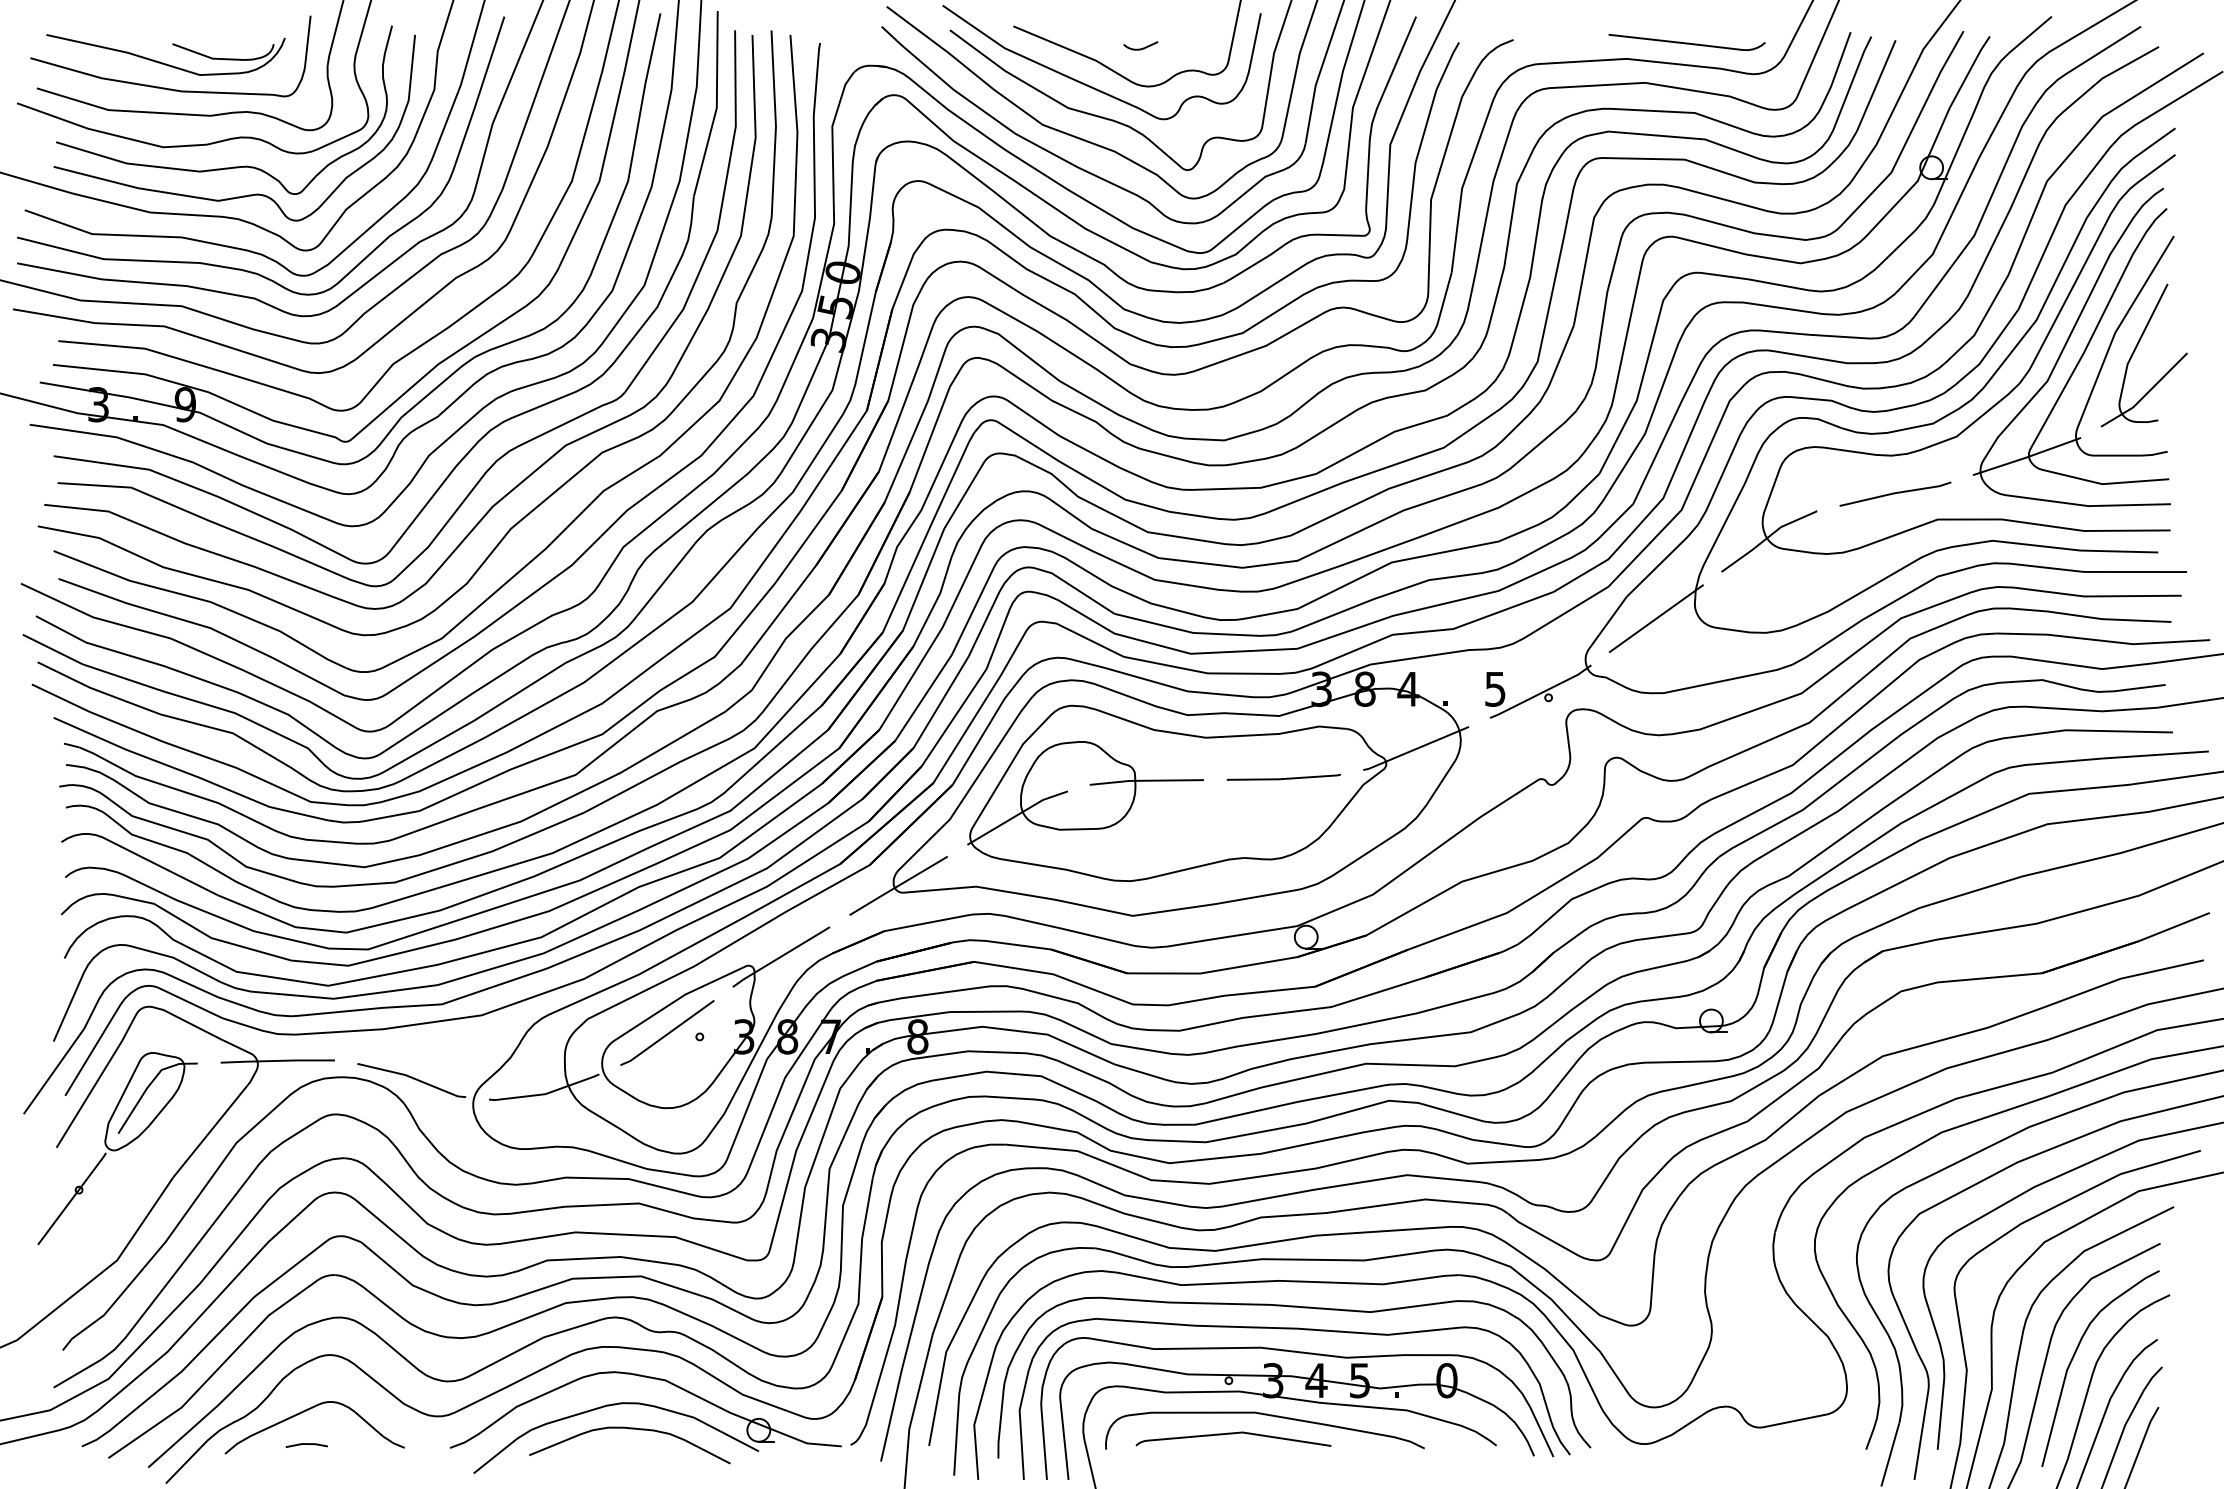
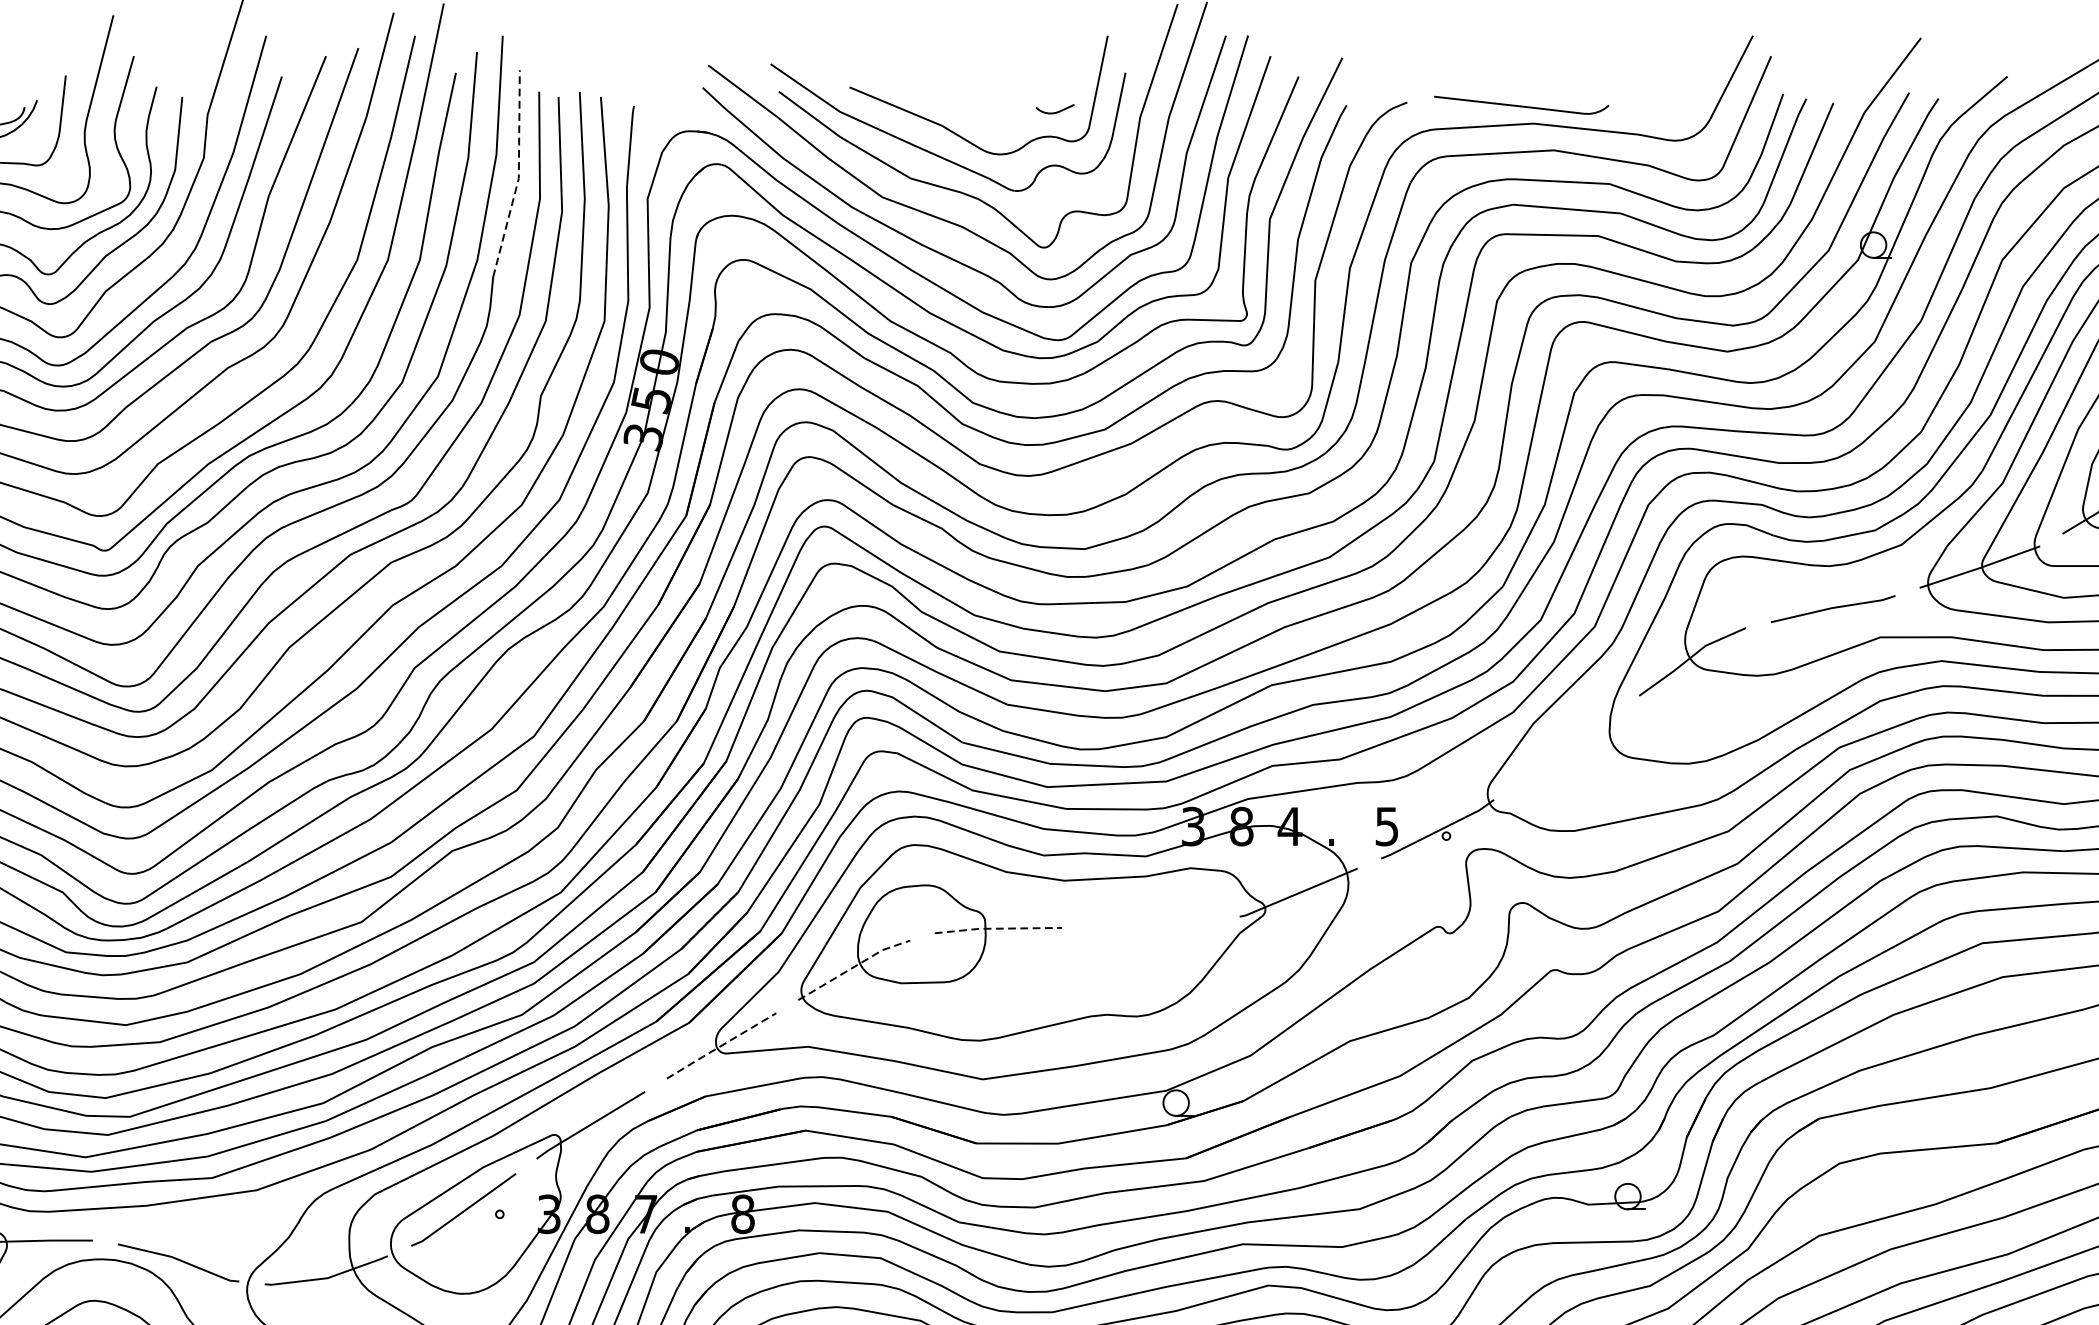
curve: (1686, 42) -> (1521, 105), moved
curve: (1142, 47) -> (1057, 110), moved
line: (716, 105) -> (518, 175), solid -> dashed
line: (1655, 618) -> (1565, 747), removed
line: (1283, 778) -> (1150, 926), removed
line: (1146, 780) -> (997, 928), solid -> dashed
line: (1017, 815) -> (854, 967), solid -> dashed
line: (897, 886) -> (720, 1046), solid -> dashed

